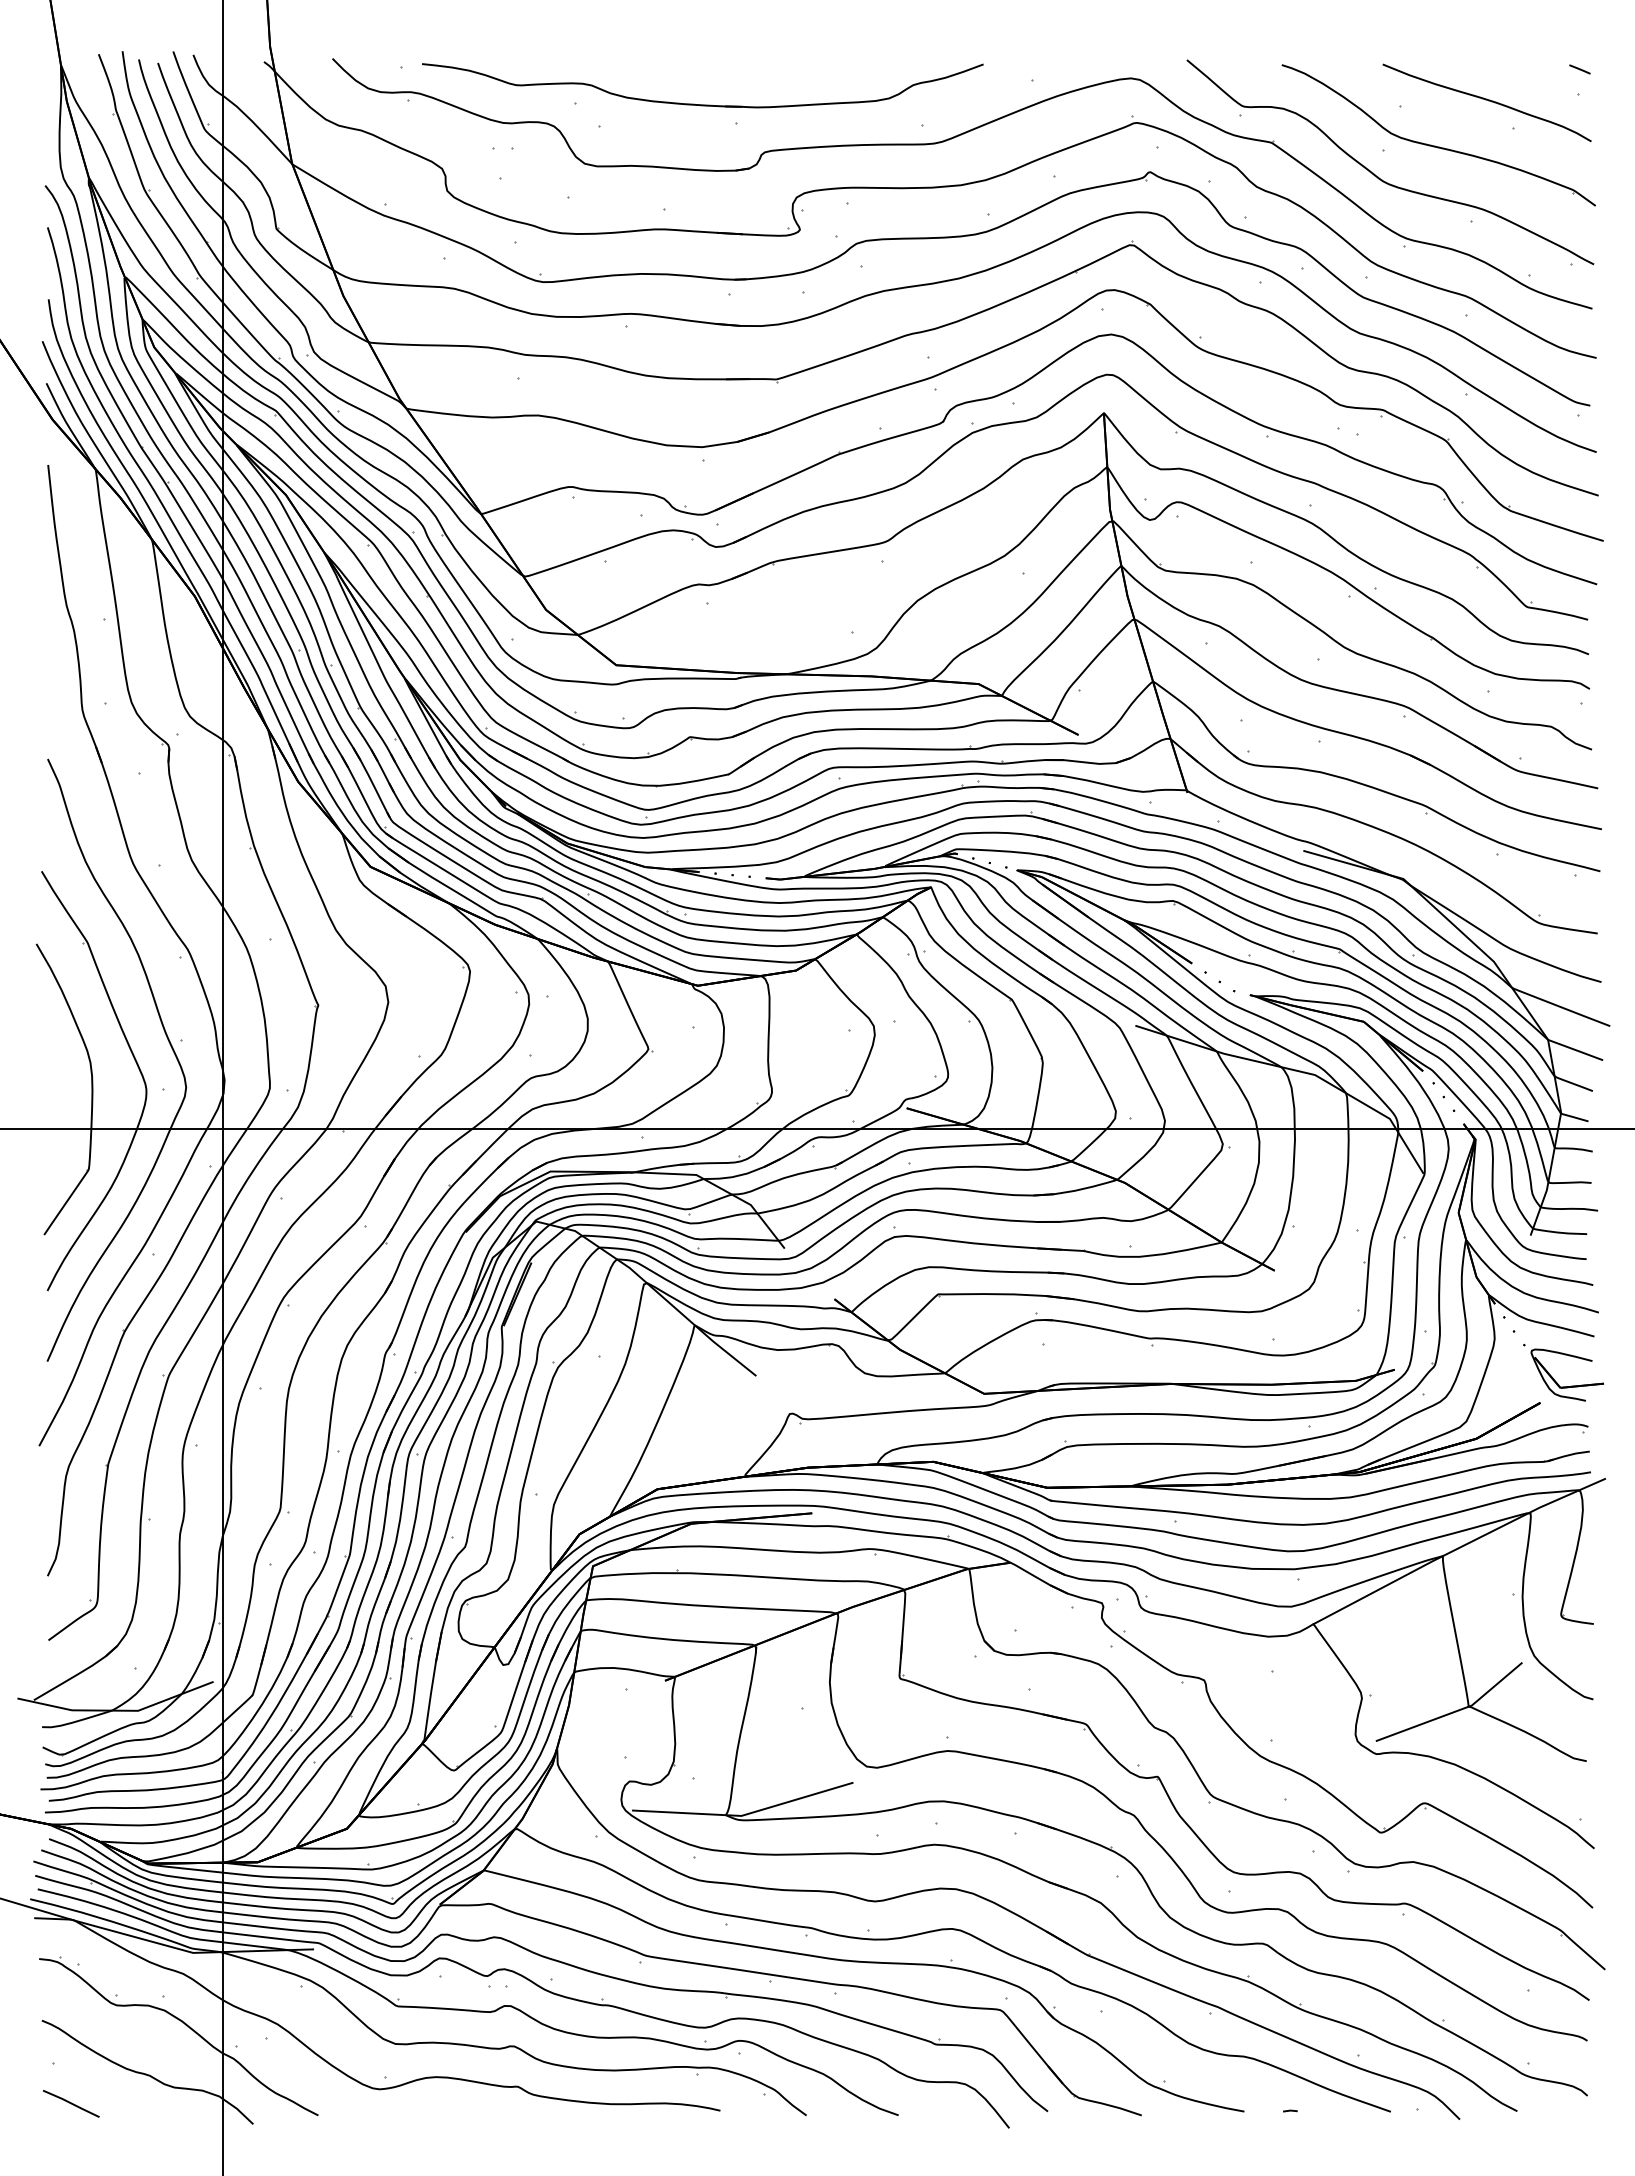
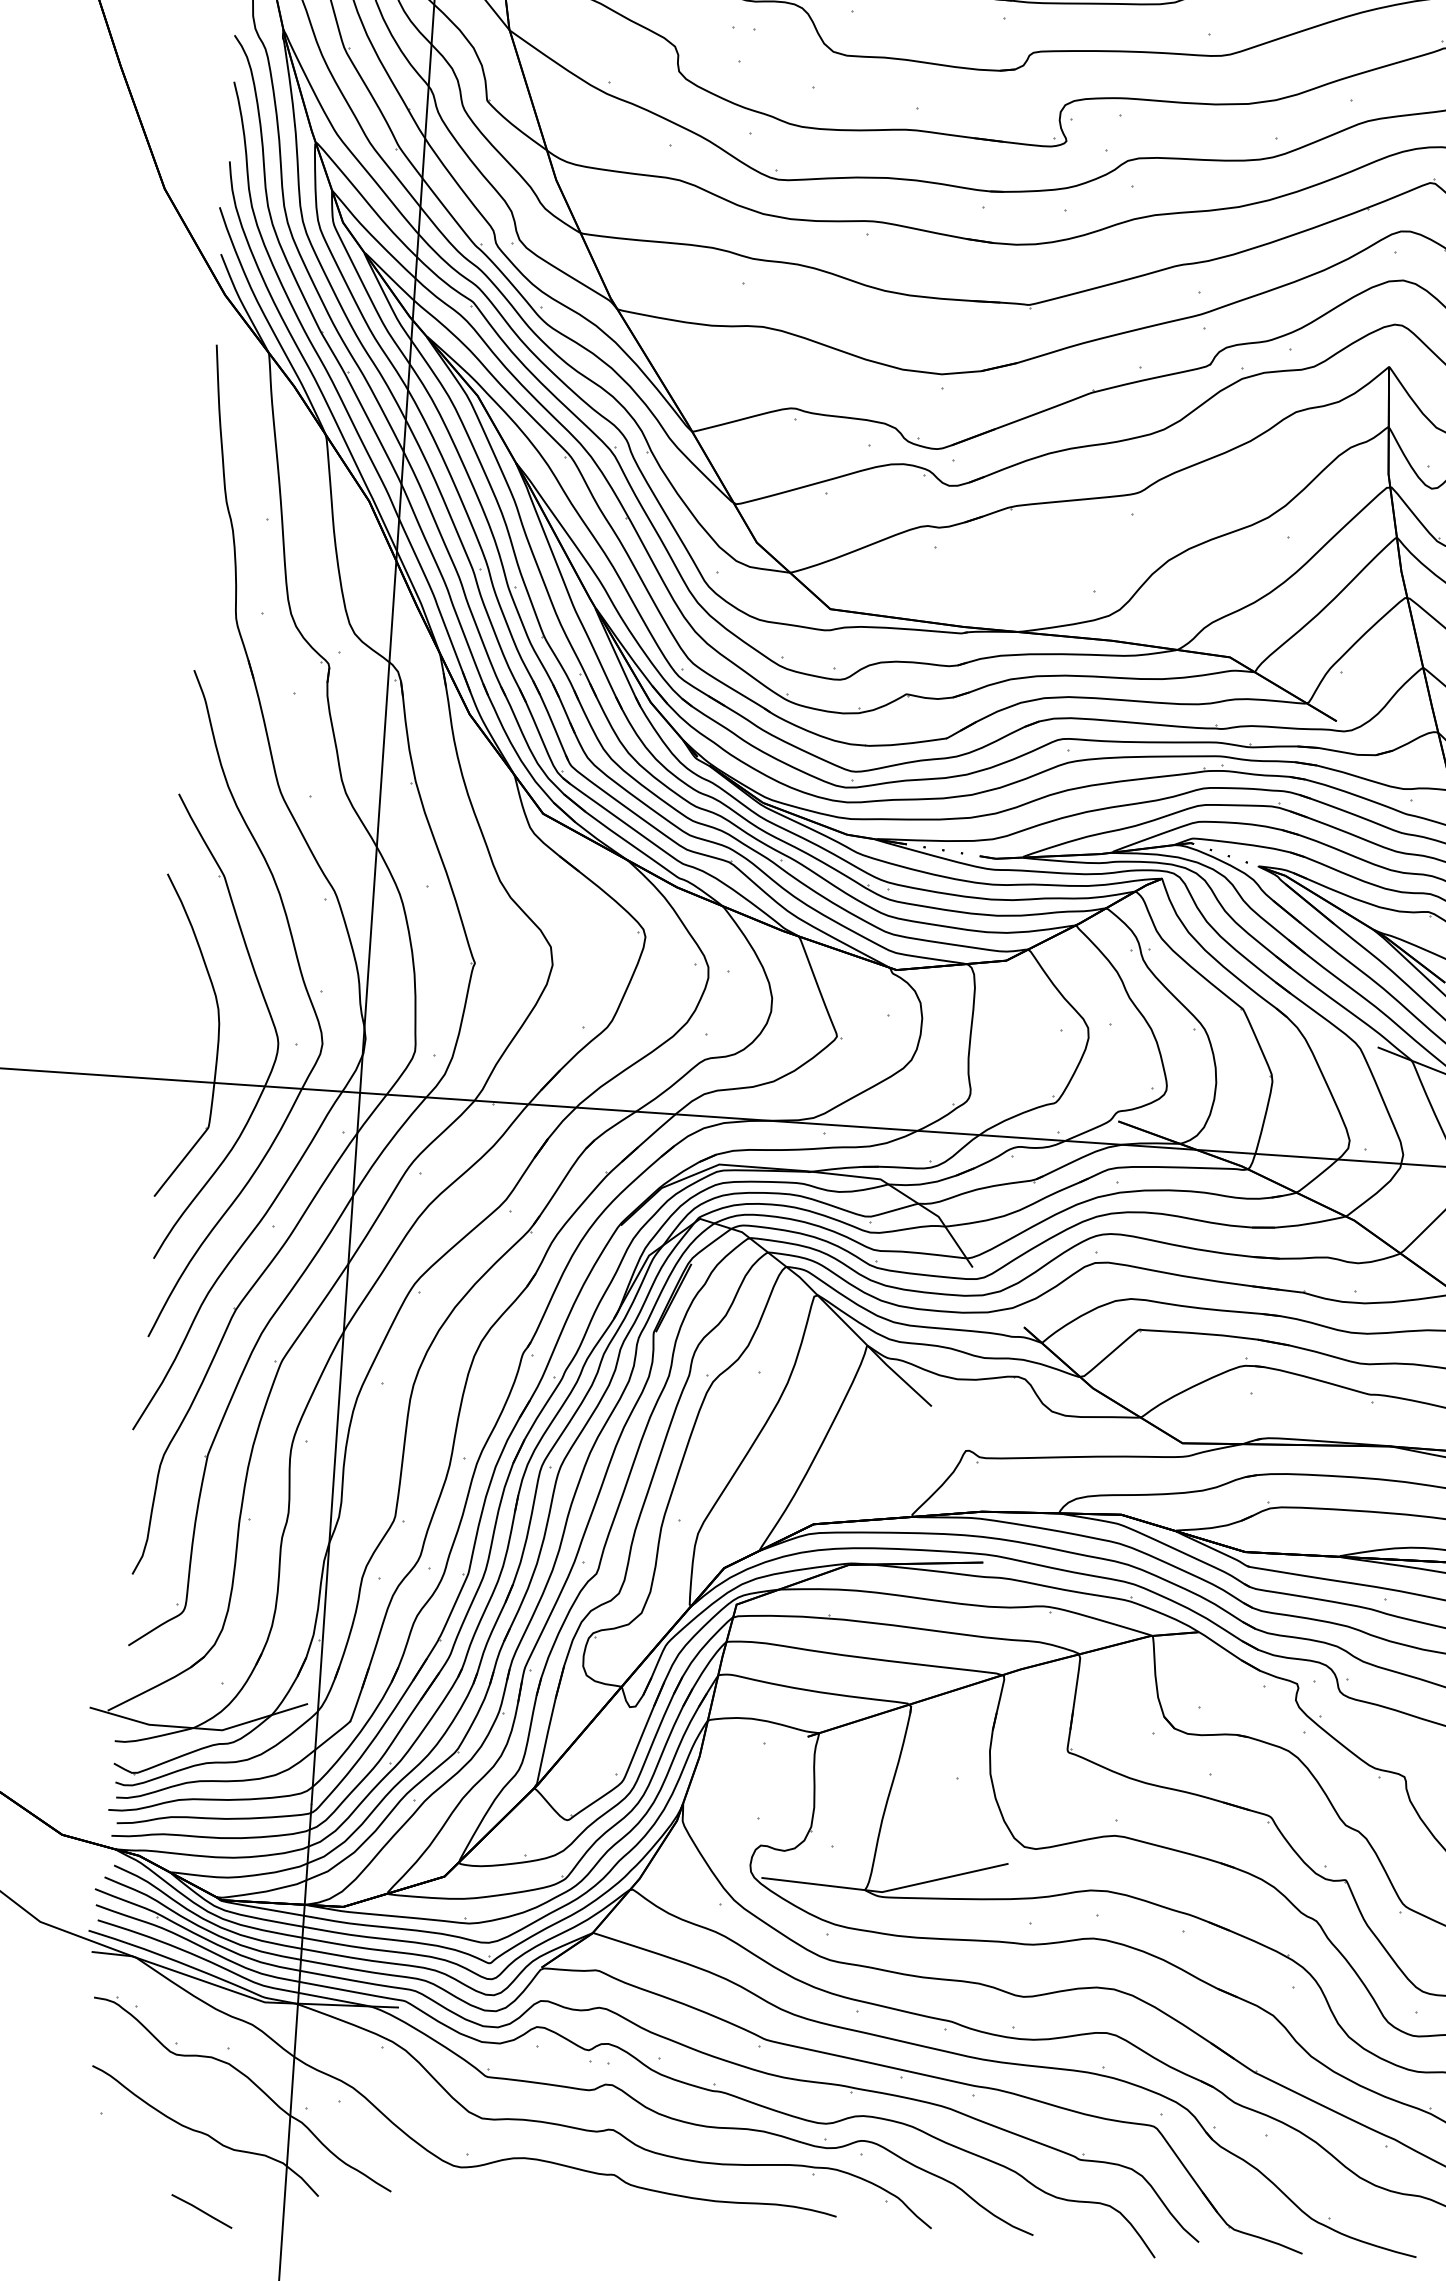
line: (71, 2103) -> (202, 2211), moved

